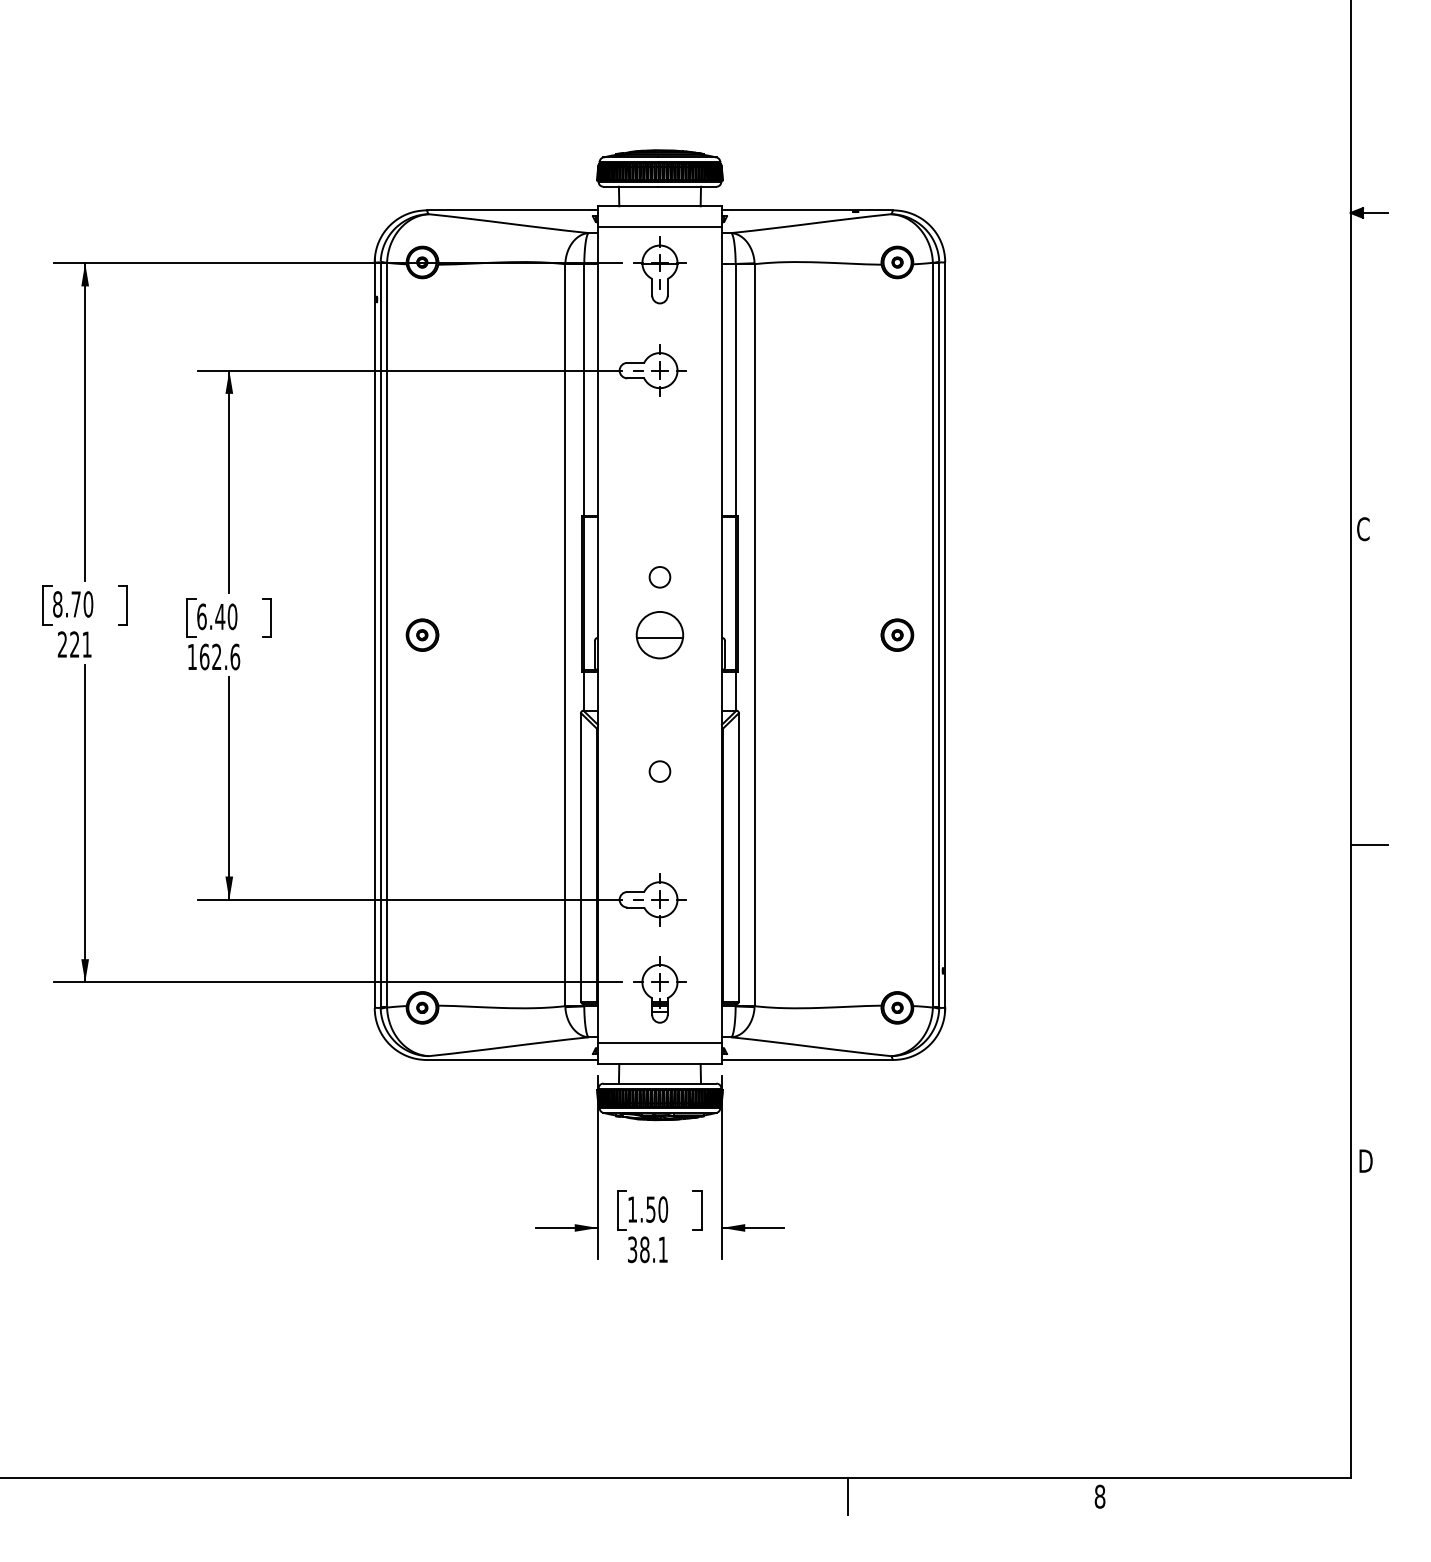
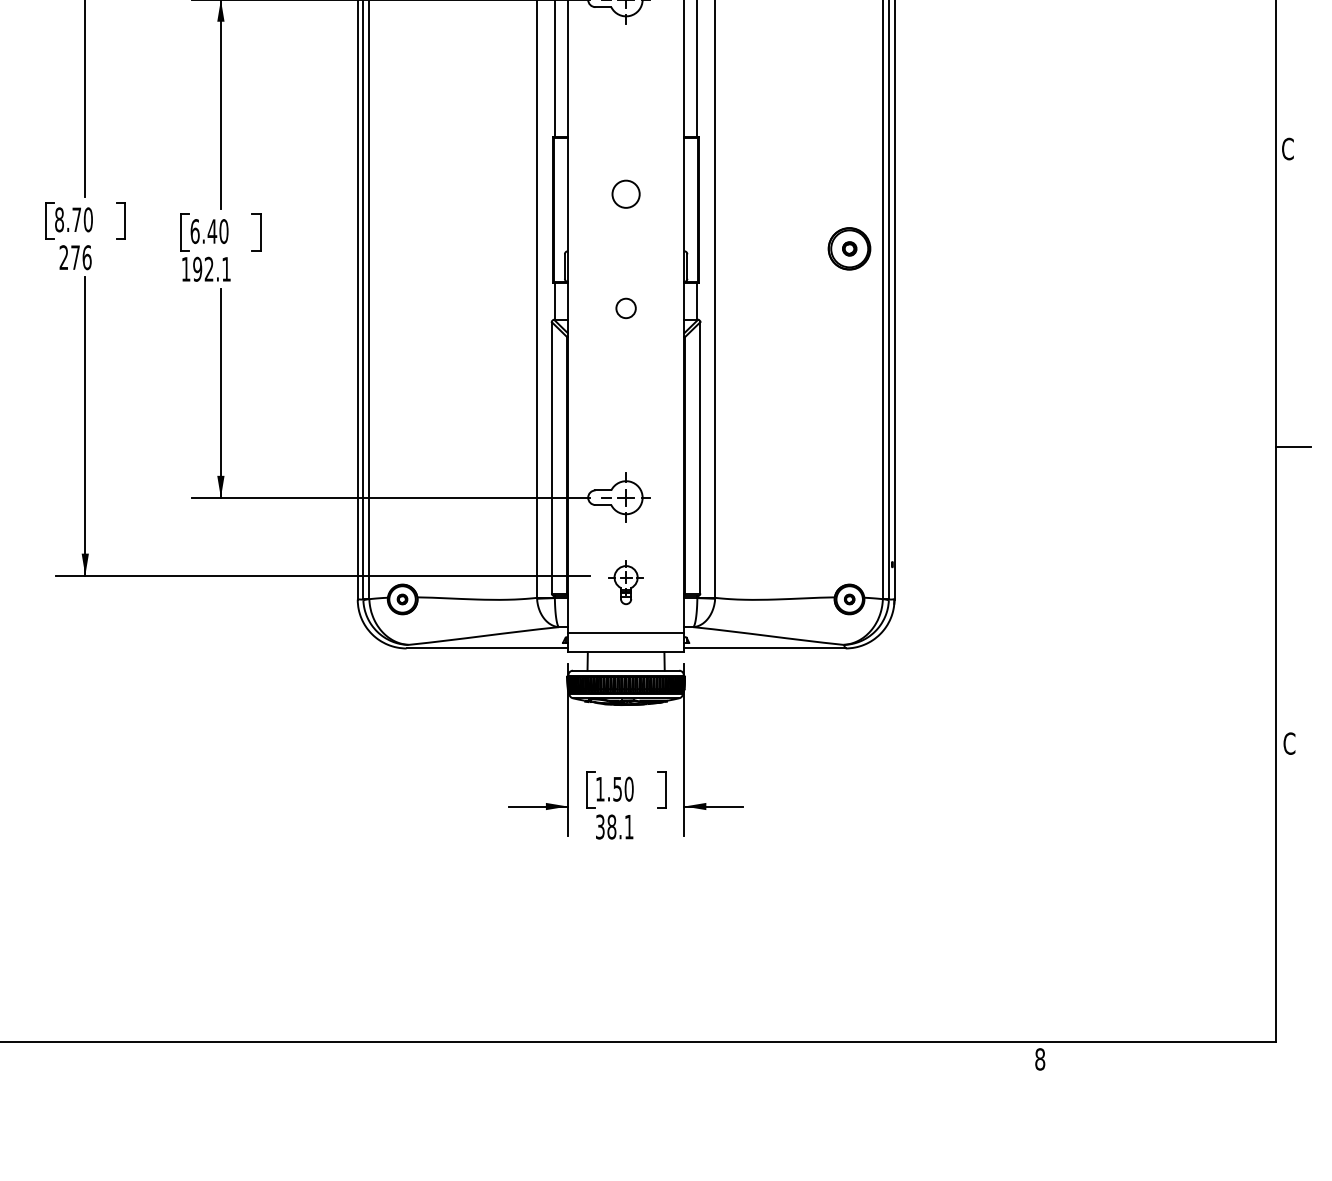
circle: (659, 577) -> (625, 194), size x1.4
part: (422, 634) -> (402, 248), removed
part: (897, 634) -> (849, 248), size x1.4
part: (659, 635) -> (625, 249), removed
text: (80, 644) -> (80, 257), 221 -> 276
text: (219, 656) -> (211, 268), 162.6 -> 192.1
circle: (659, 771) -> (625, 308), moved
part: (659, 989) -> (625, 582), size x0.7
text: (1365, 1161) -> (1289, 743), D -> C
line: (848, 1496) -> (803, 1059), removed

